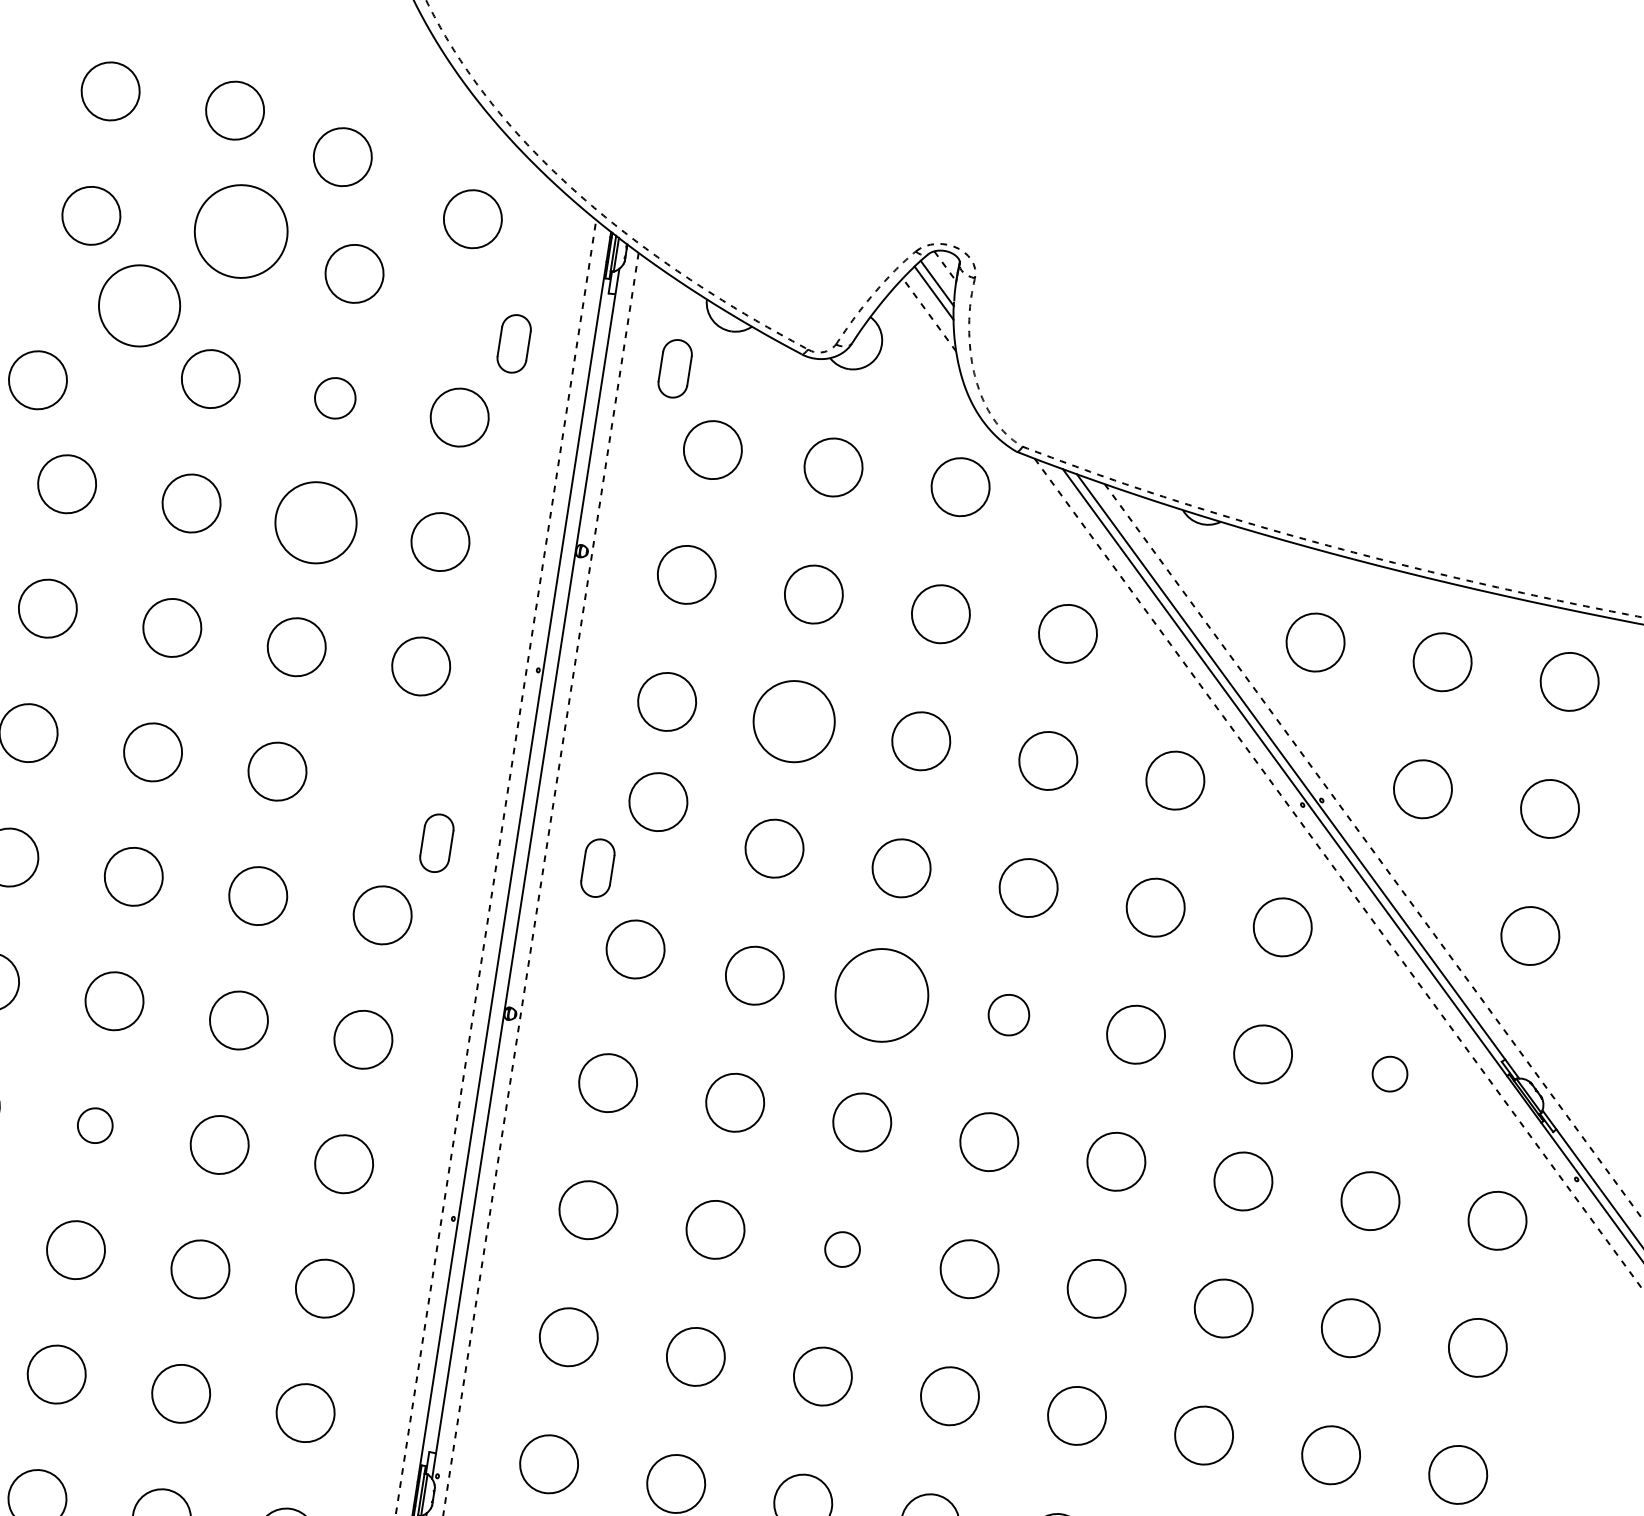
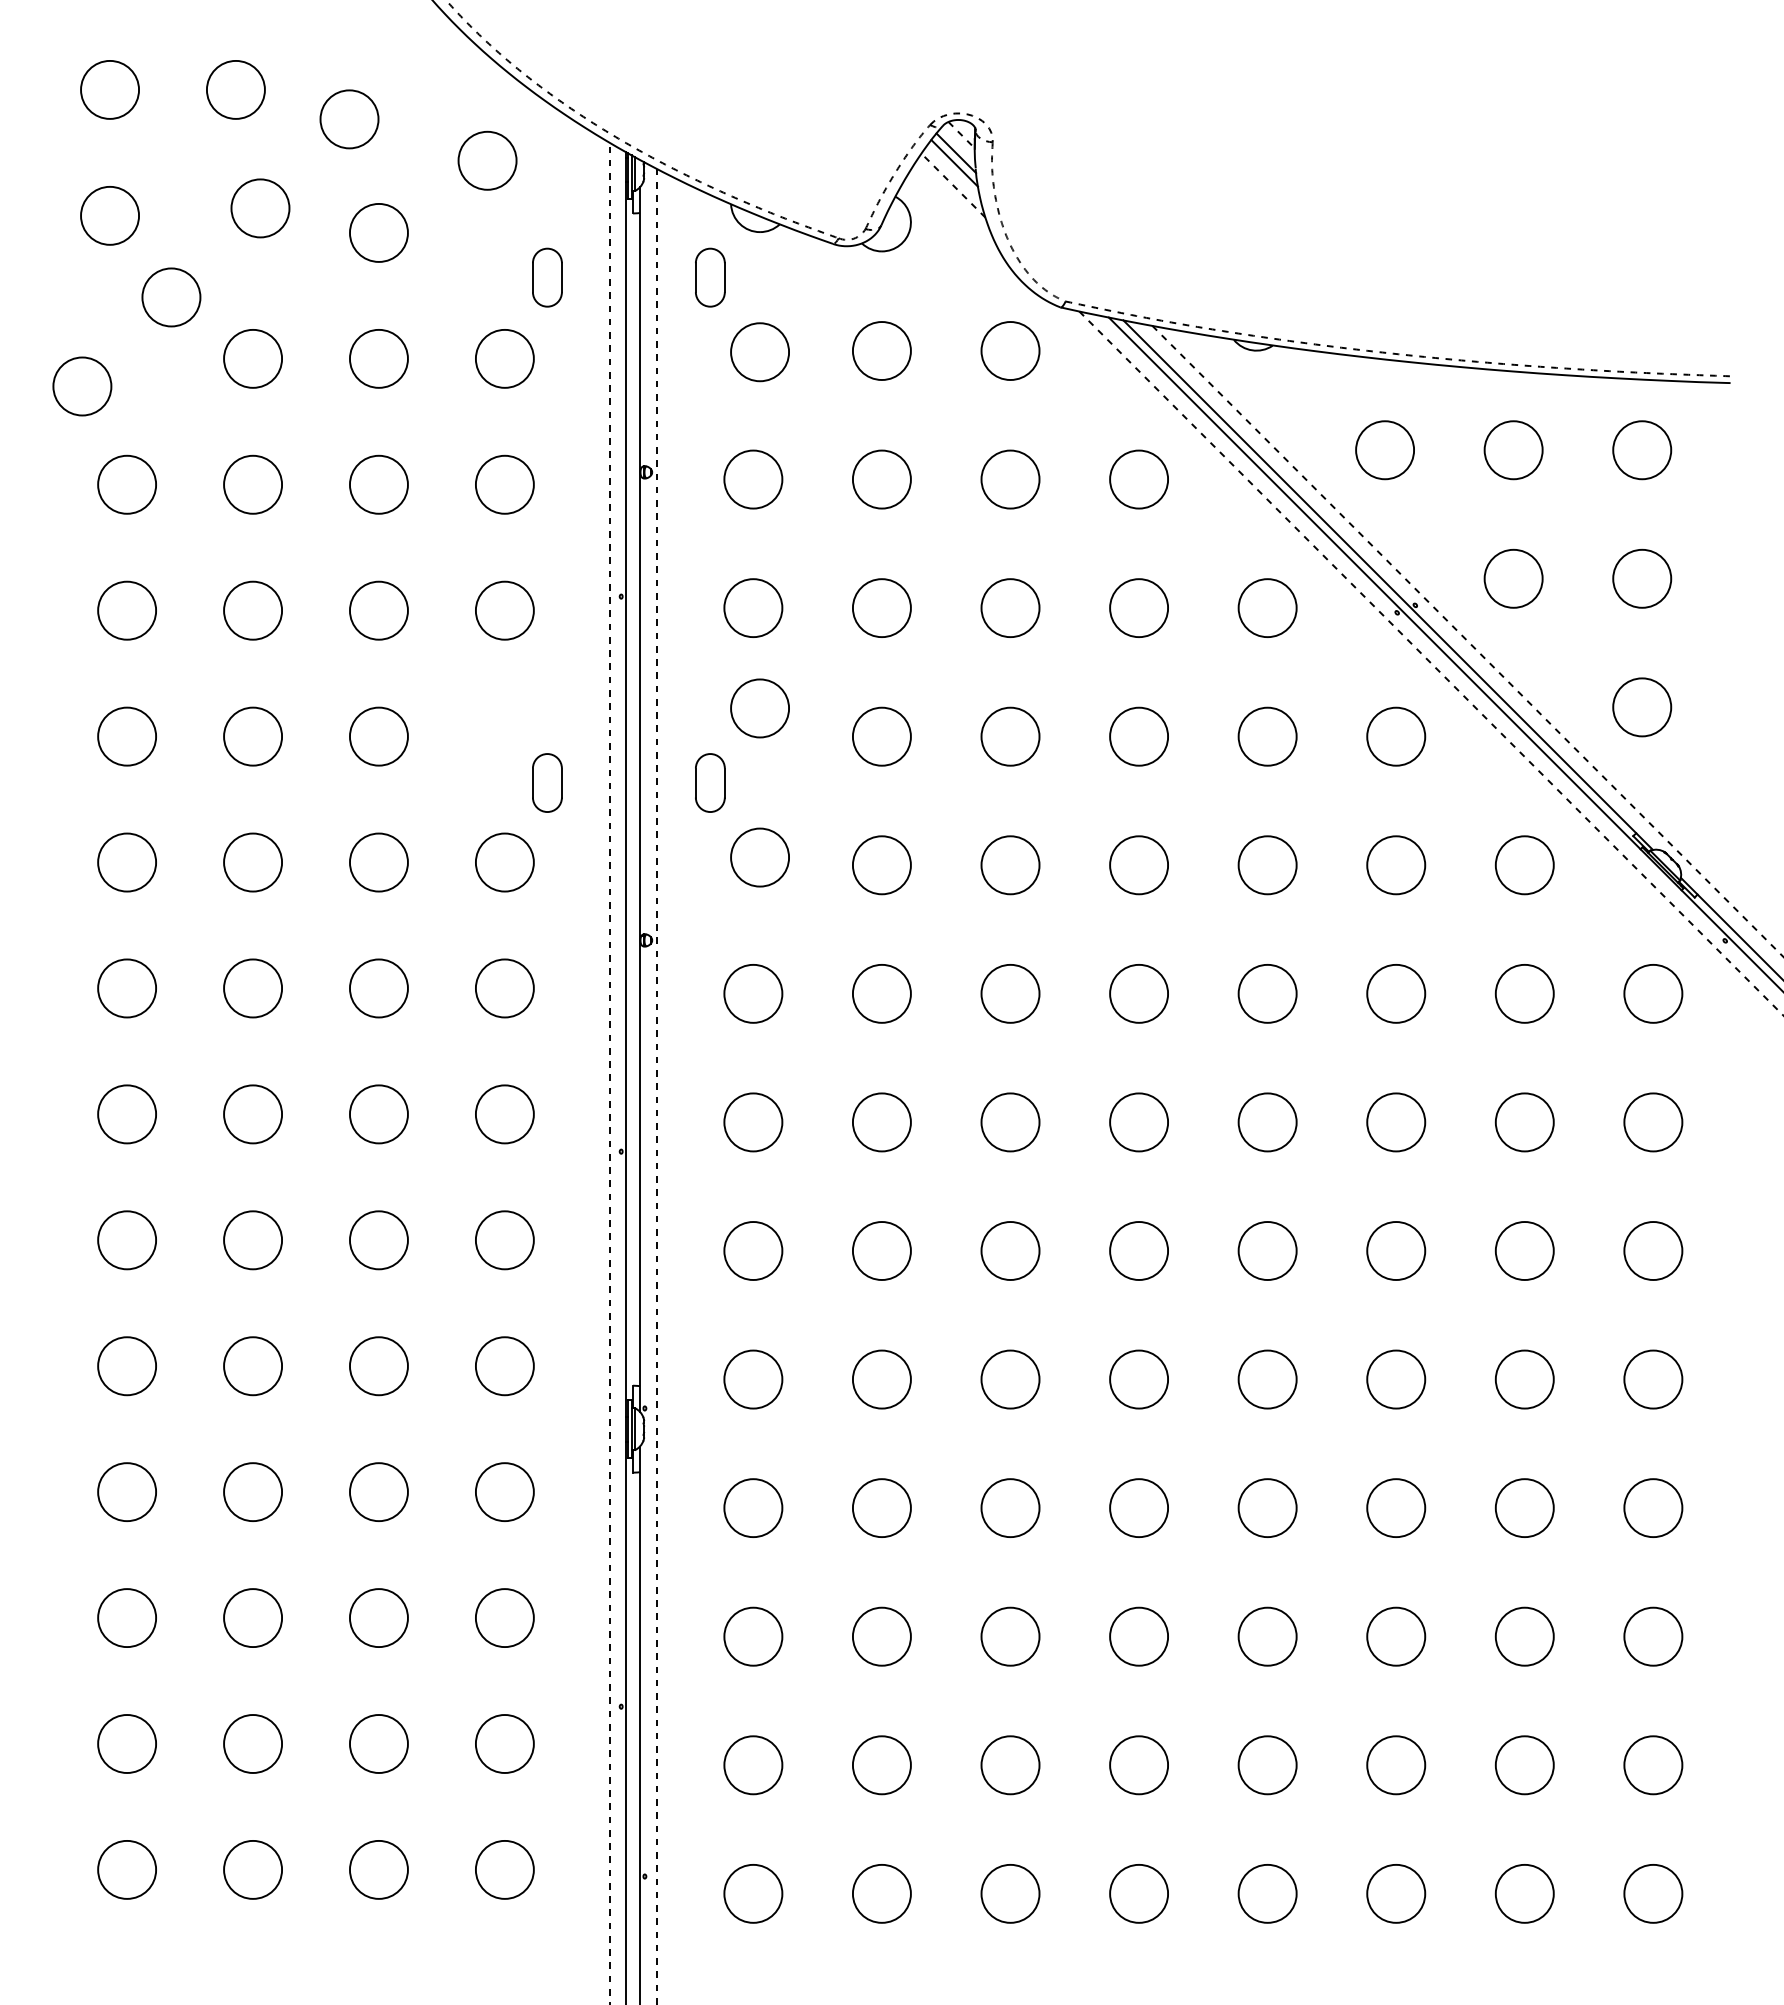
circle: (241, 231) -> (260, 208), size x0.62
circle: (139, 305) -> (171, 297), size x0.71
circle: (334, 397) -> (378, 358), size x1.43
circle: (315, 522) -> (378, 484), size x0.71
circle: (793, 721) -> (881, 608), size x0.71
circle: (881, 995) -> (1010, 865), size x0.62
circle: (1008, 1015) -> (1138, 865), size x1.43
circle: (1389, 1074) -> (1524, 865), size x1.67
circle: (95, 1125) -> (253, 1114), size x1.67
circle: (842, 1249) -> (1010, 1122), size x1.67

